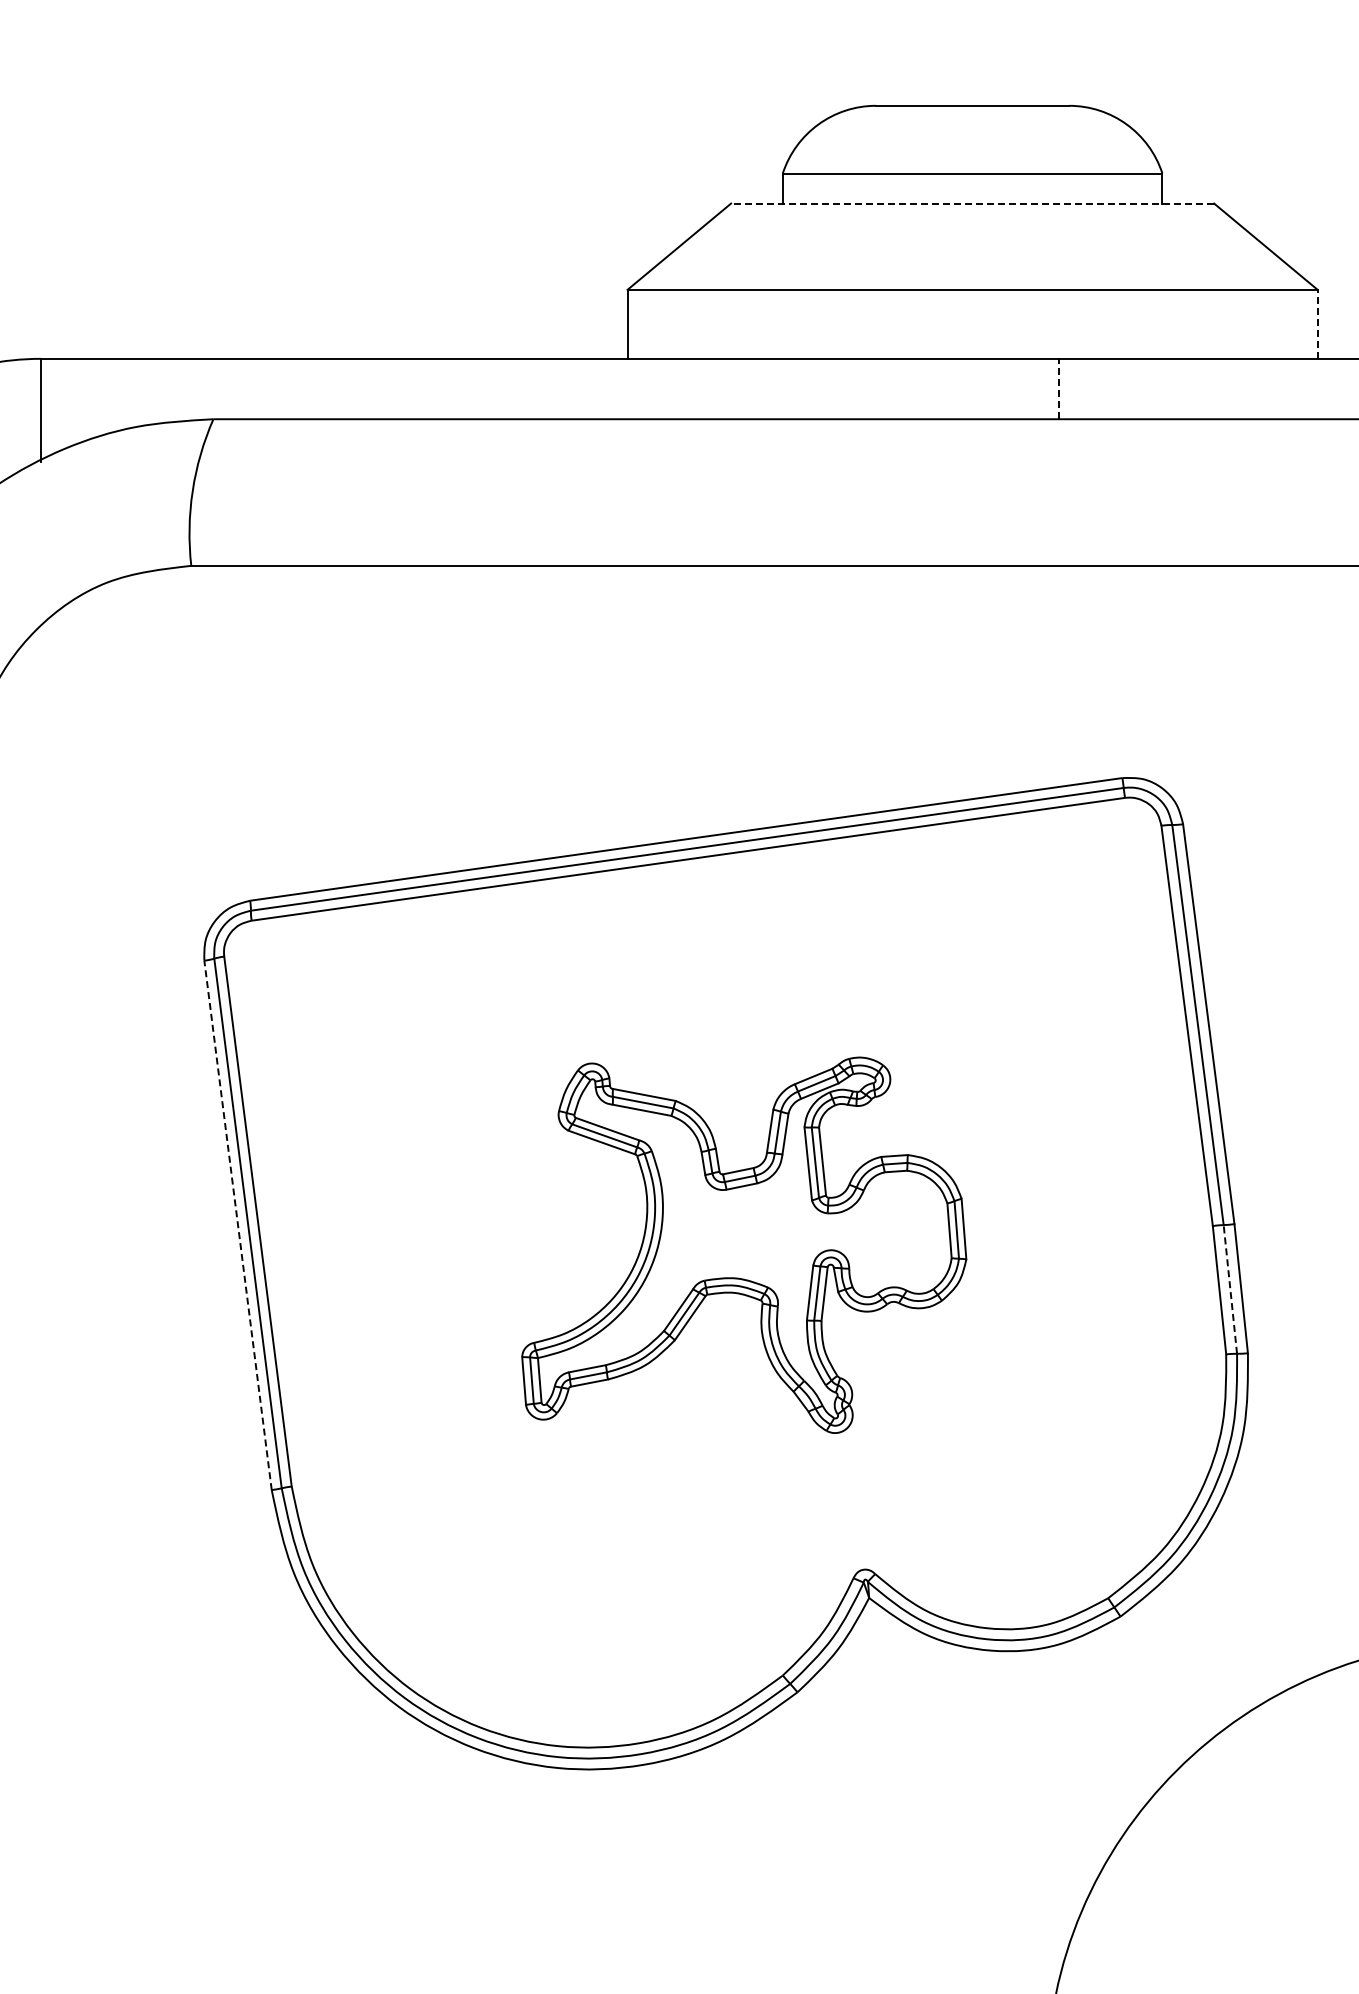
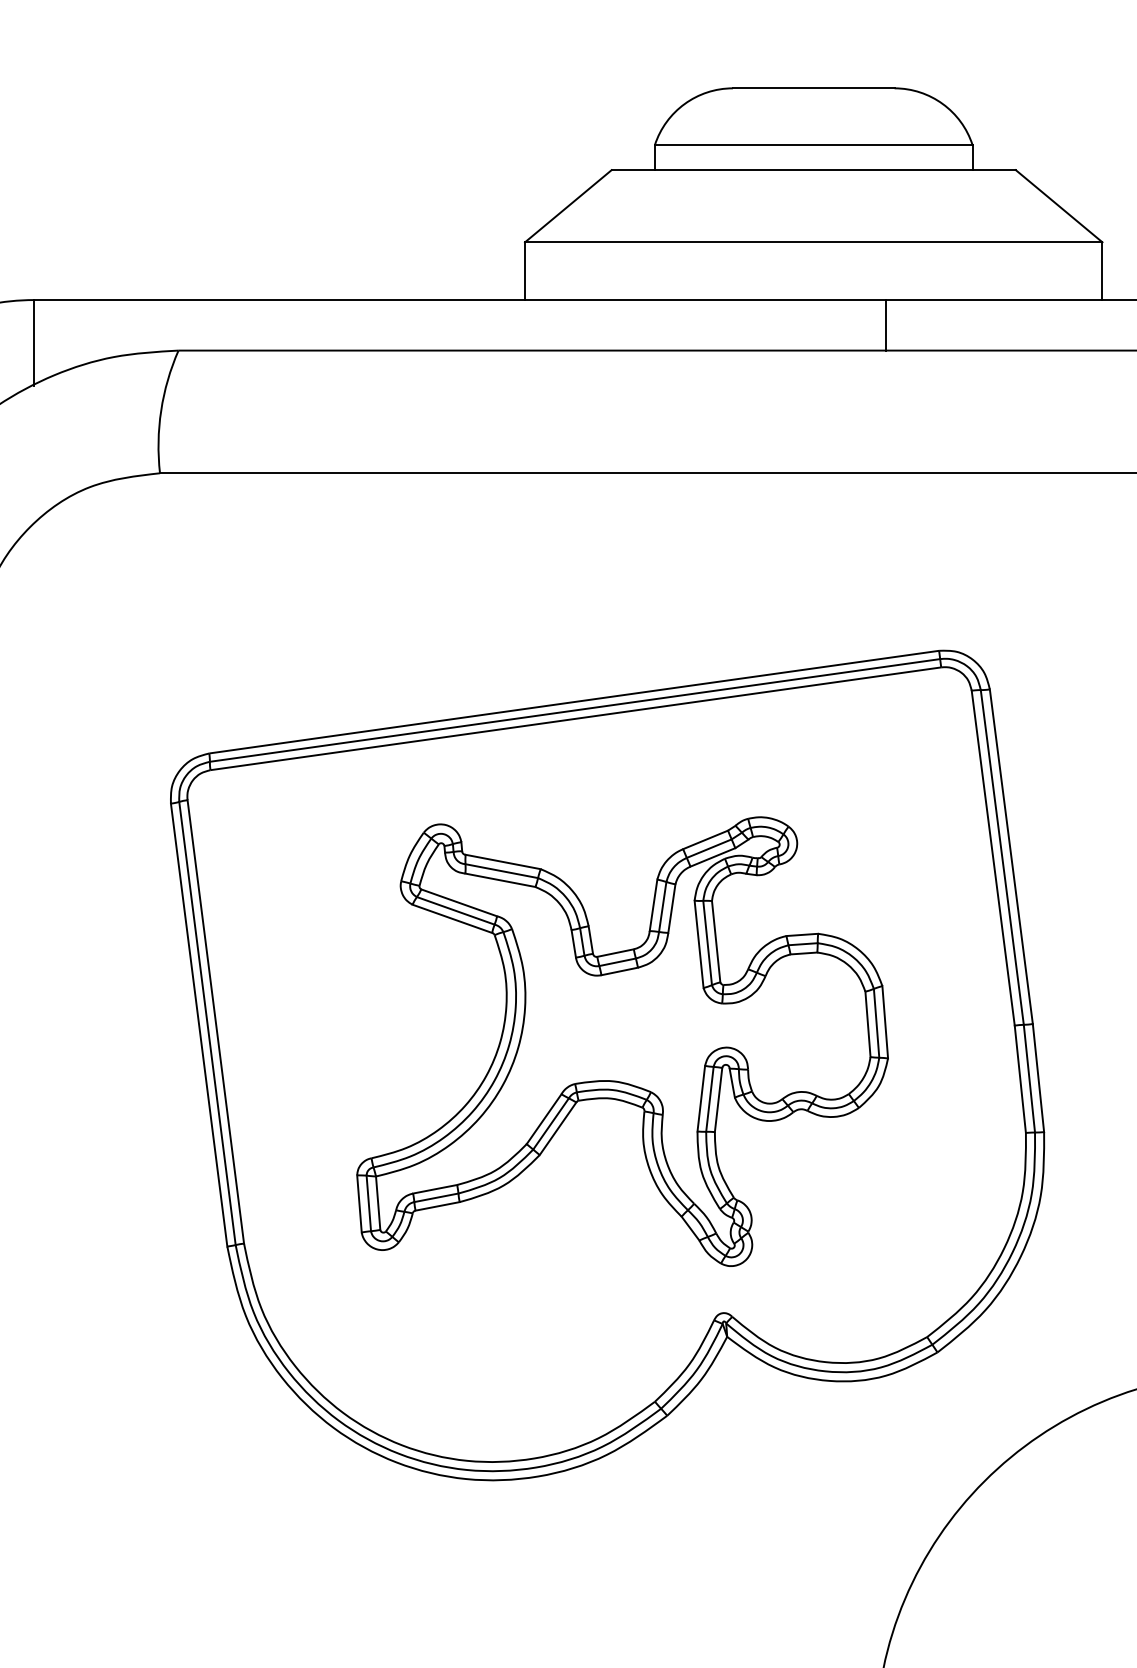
line: (972, 203) -> (813, 170), dashed -> solid
line: (1317, 324) -> (1102, 271), dashed -> solid
line: (1058, 388) -> (885, 324), dashed -> solid
line: (238, 1225) -> (199, 1025), dashed -> solid
part: (744, 1245) -> (622, 1041), size x1.43
line: (1230, 1289) -> (1029, 1078), dashed -> solid

